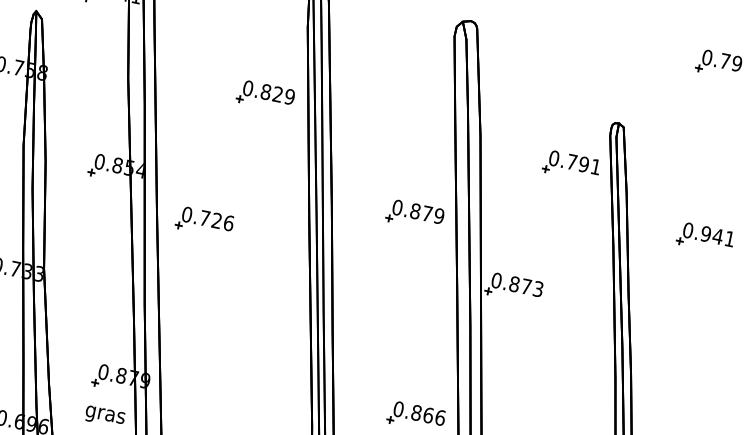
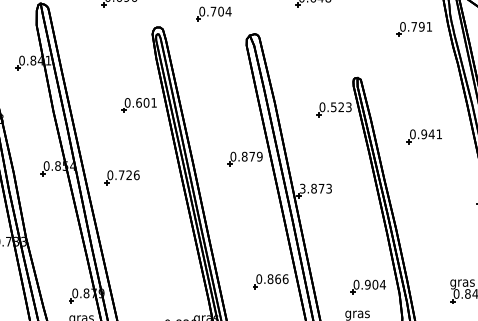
text: (277, 93) -> (146, 102), 0.829 -> 0.601
text: (584, 164) -> (341, 107), 0.791 -> 0.523
part: (204, 221) -> (121, 177), moved
text: (496, 280) -> (302, 188), 0.873 -> 3.873

